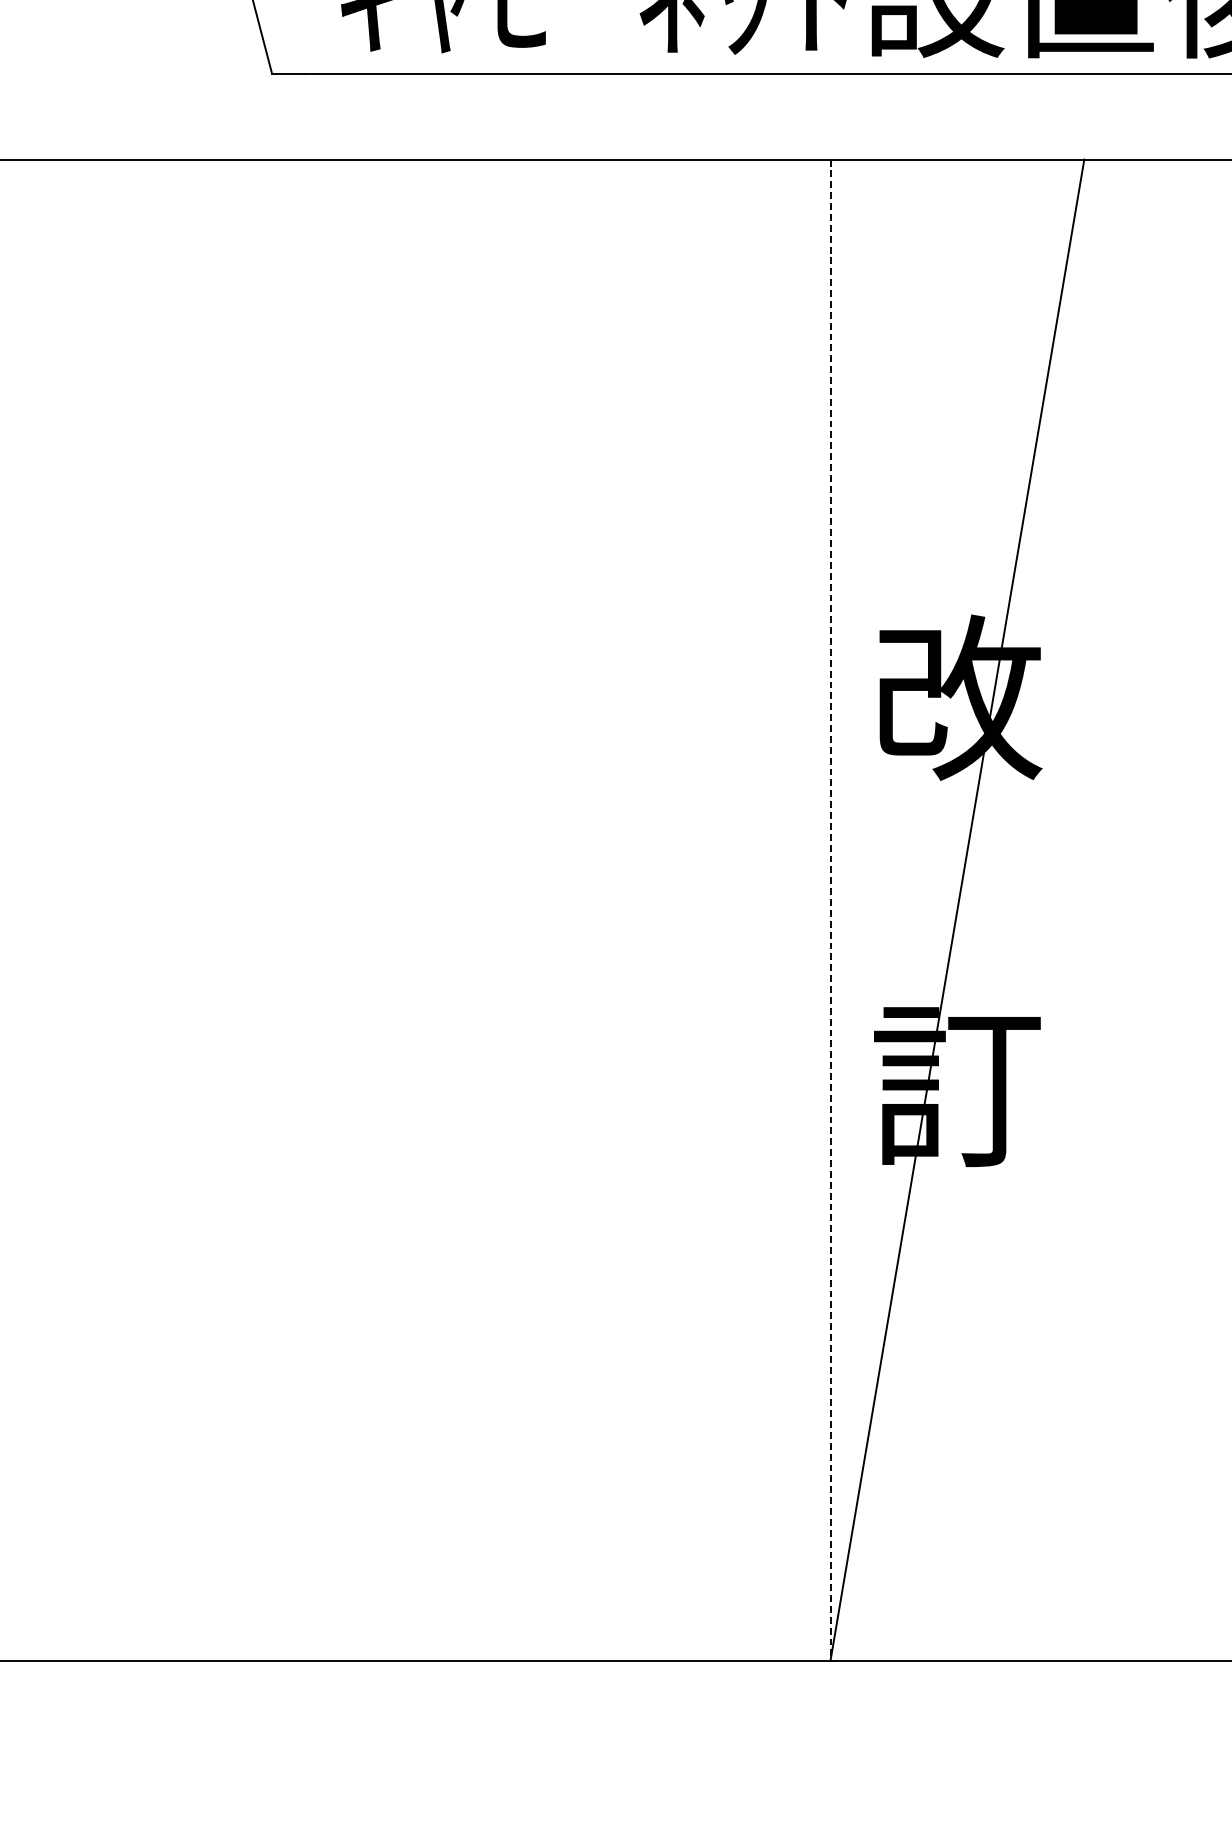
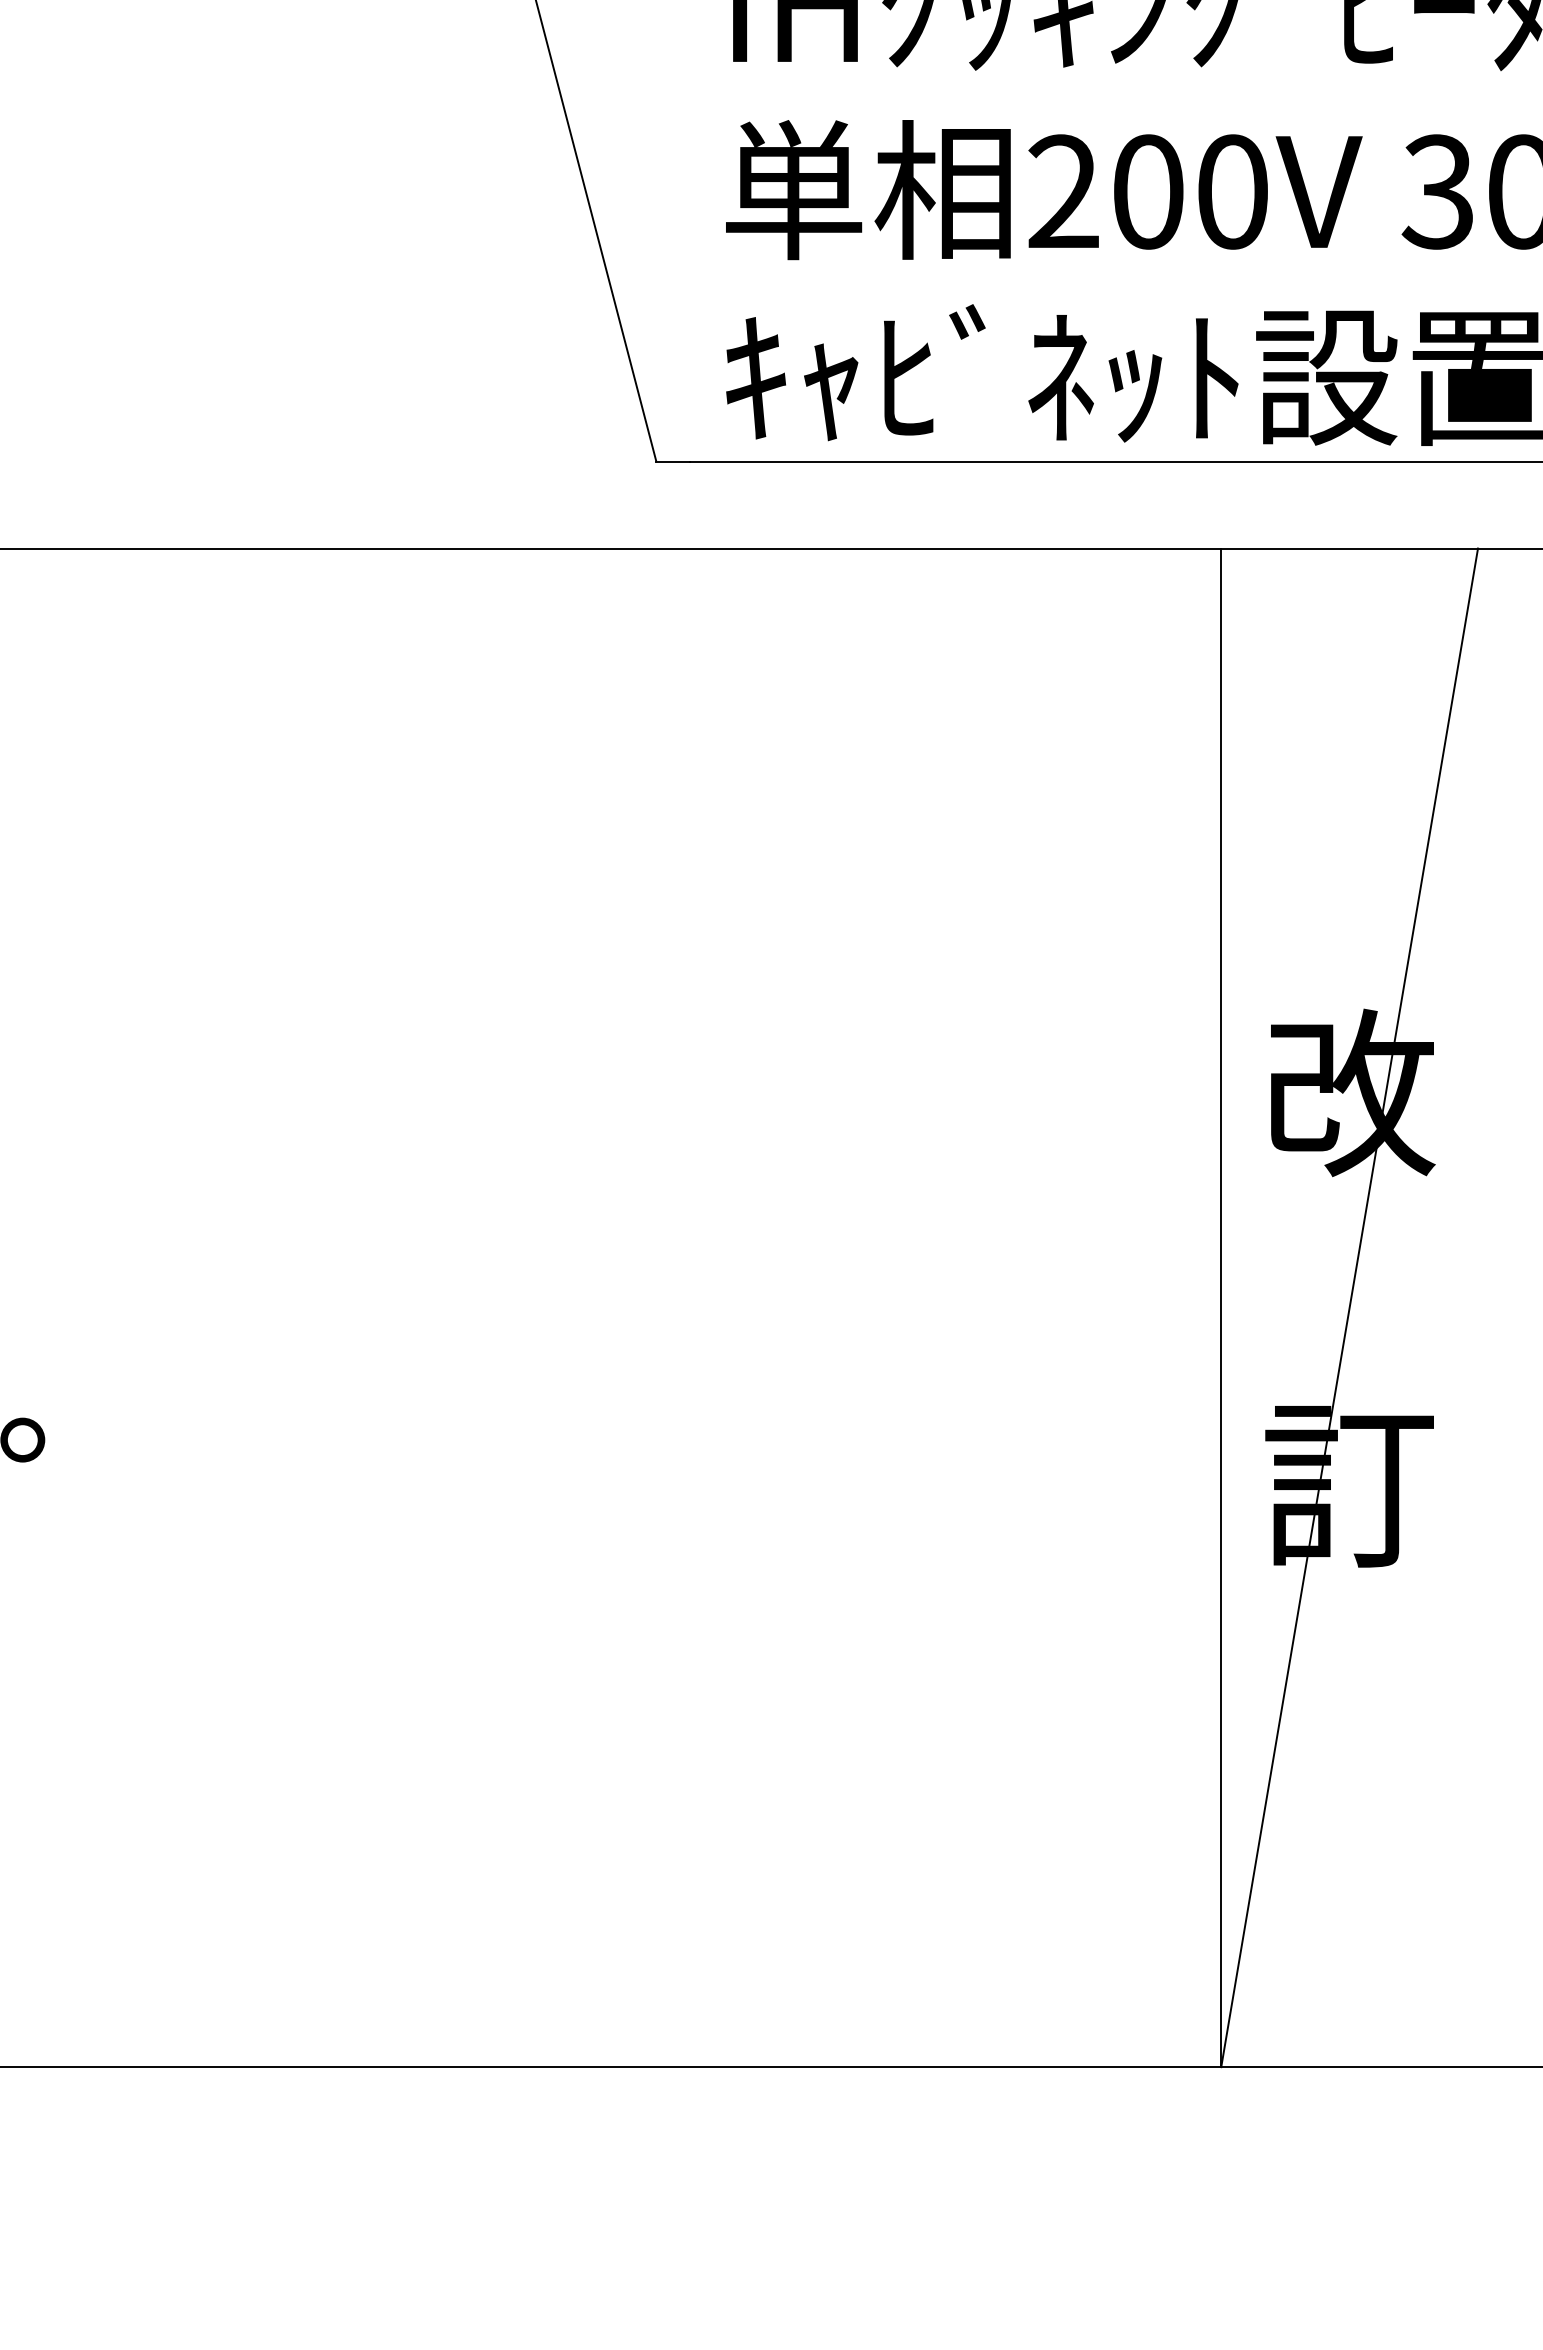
line: (830, 910) -> (1221, 1308), dashed -> solid

